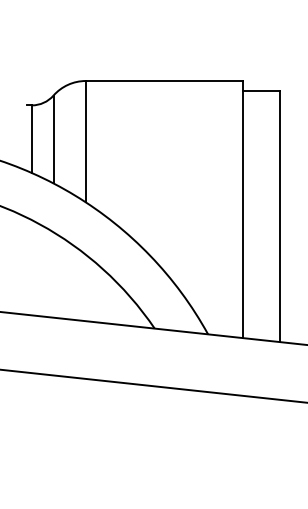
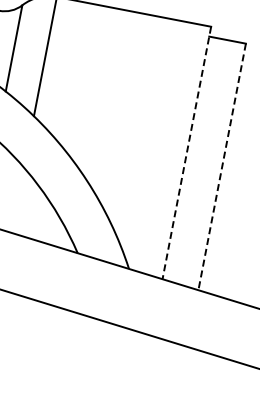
line: (242, 209) -> (186, 152), solid -> dashed
line: (280, 216) -> (222, 166), solid -> dashed

